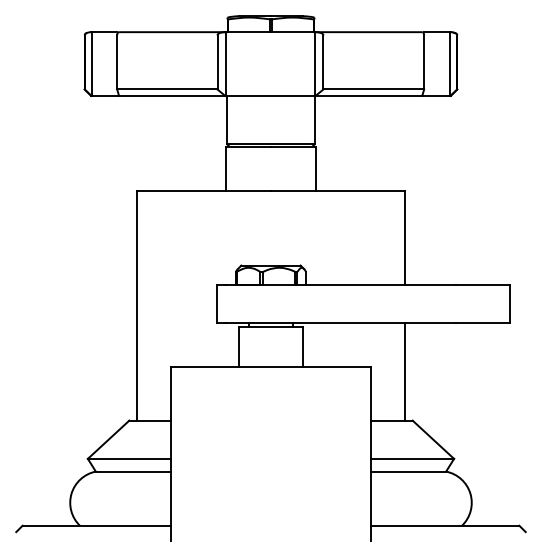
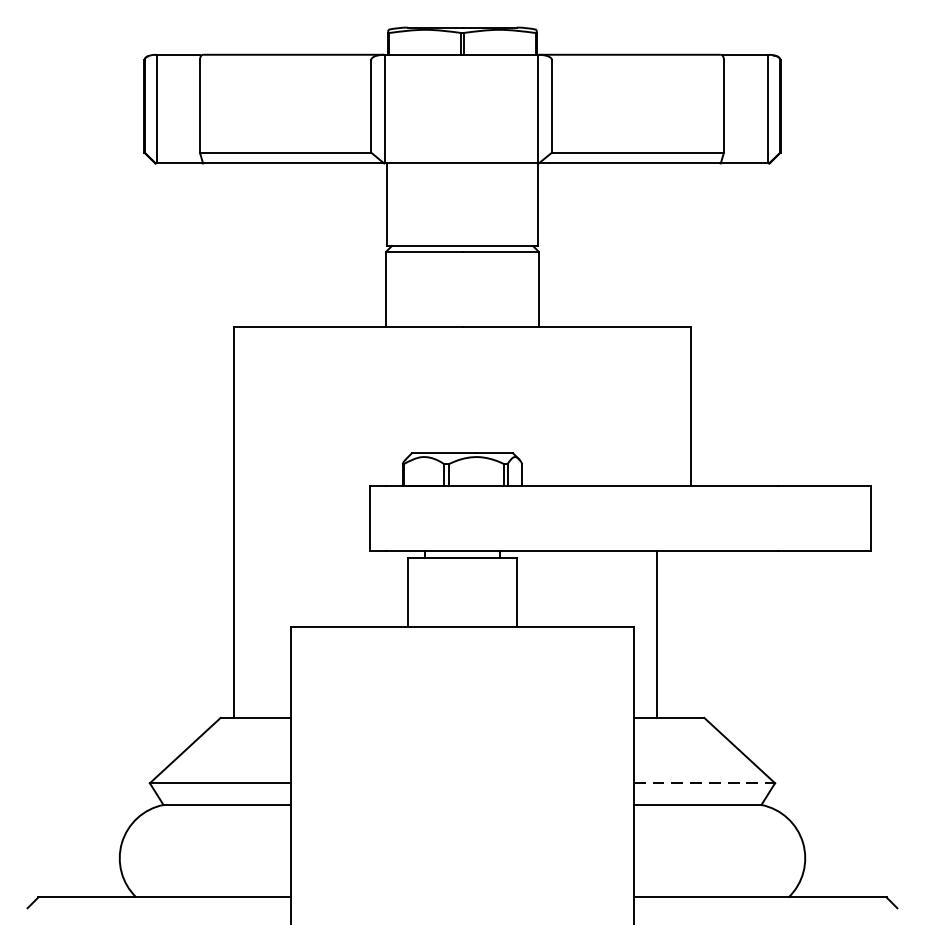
line: (404, 371) -> (656, 634), moved
line: (413, 458) -> (705, 782), solid -> dashed

